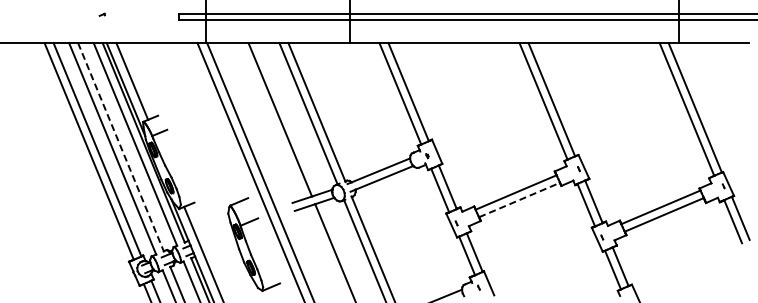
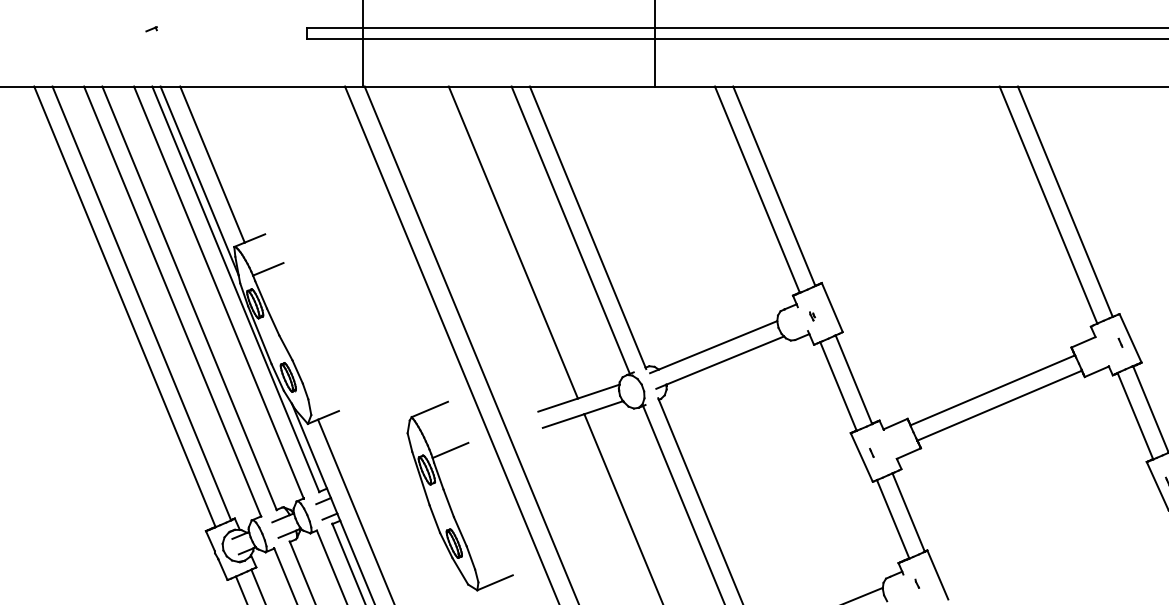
line: (120, 147) -> (188, 298), dashed -> solid
line: (519, 200) -> (999, 406), dashed -> solid

